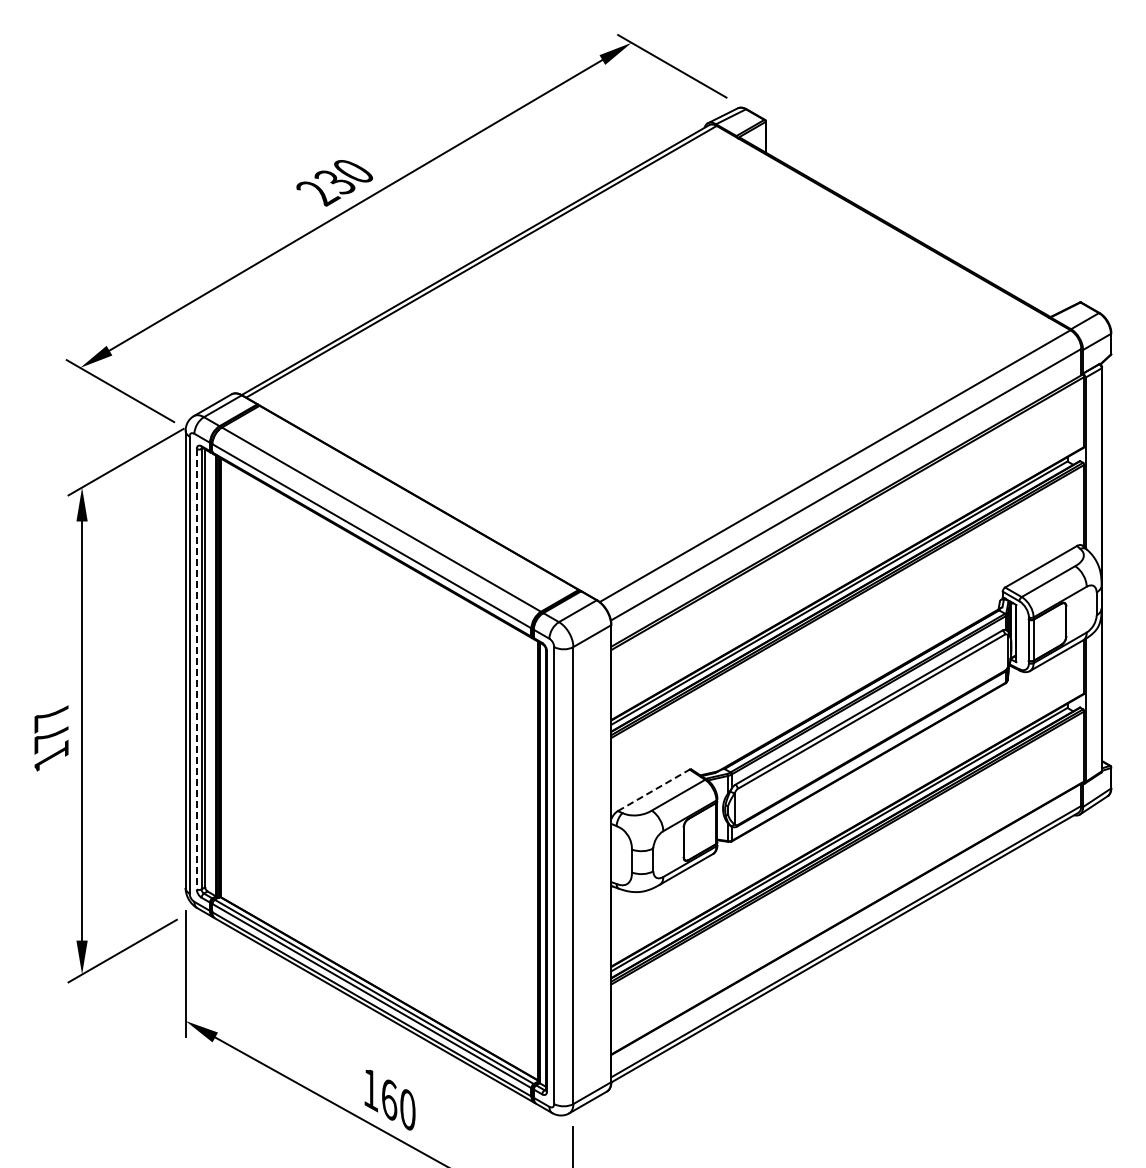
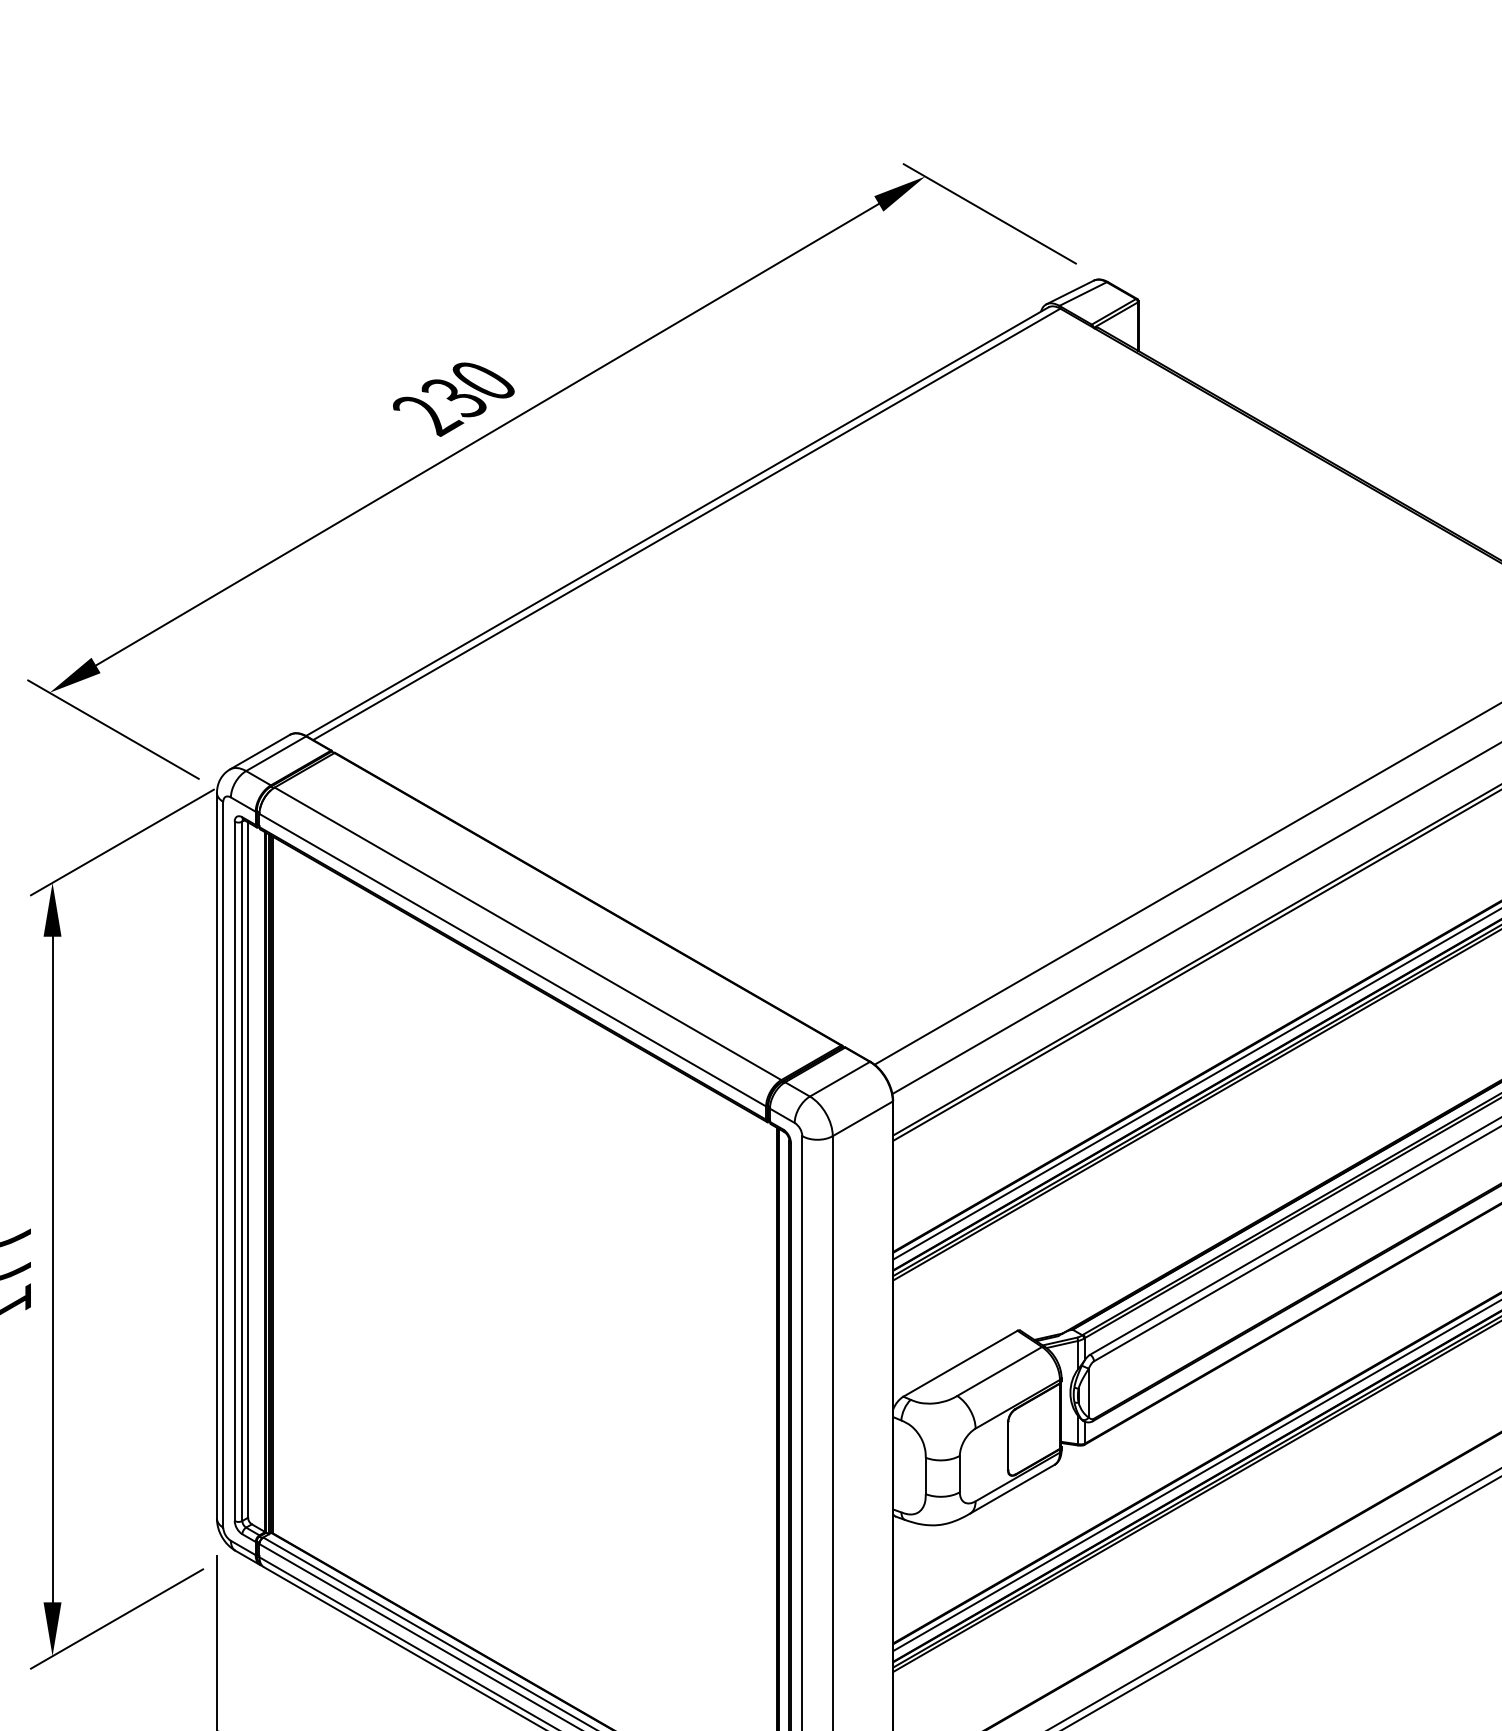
line: (196, 669) -> (234, 1171), dashed -> solid
line: (654, 790) -> (961, 1363), dashed -> solid

